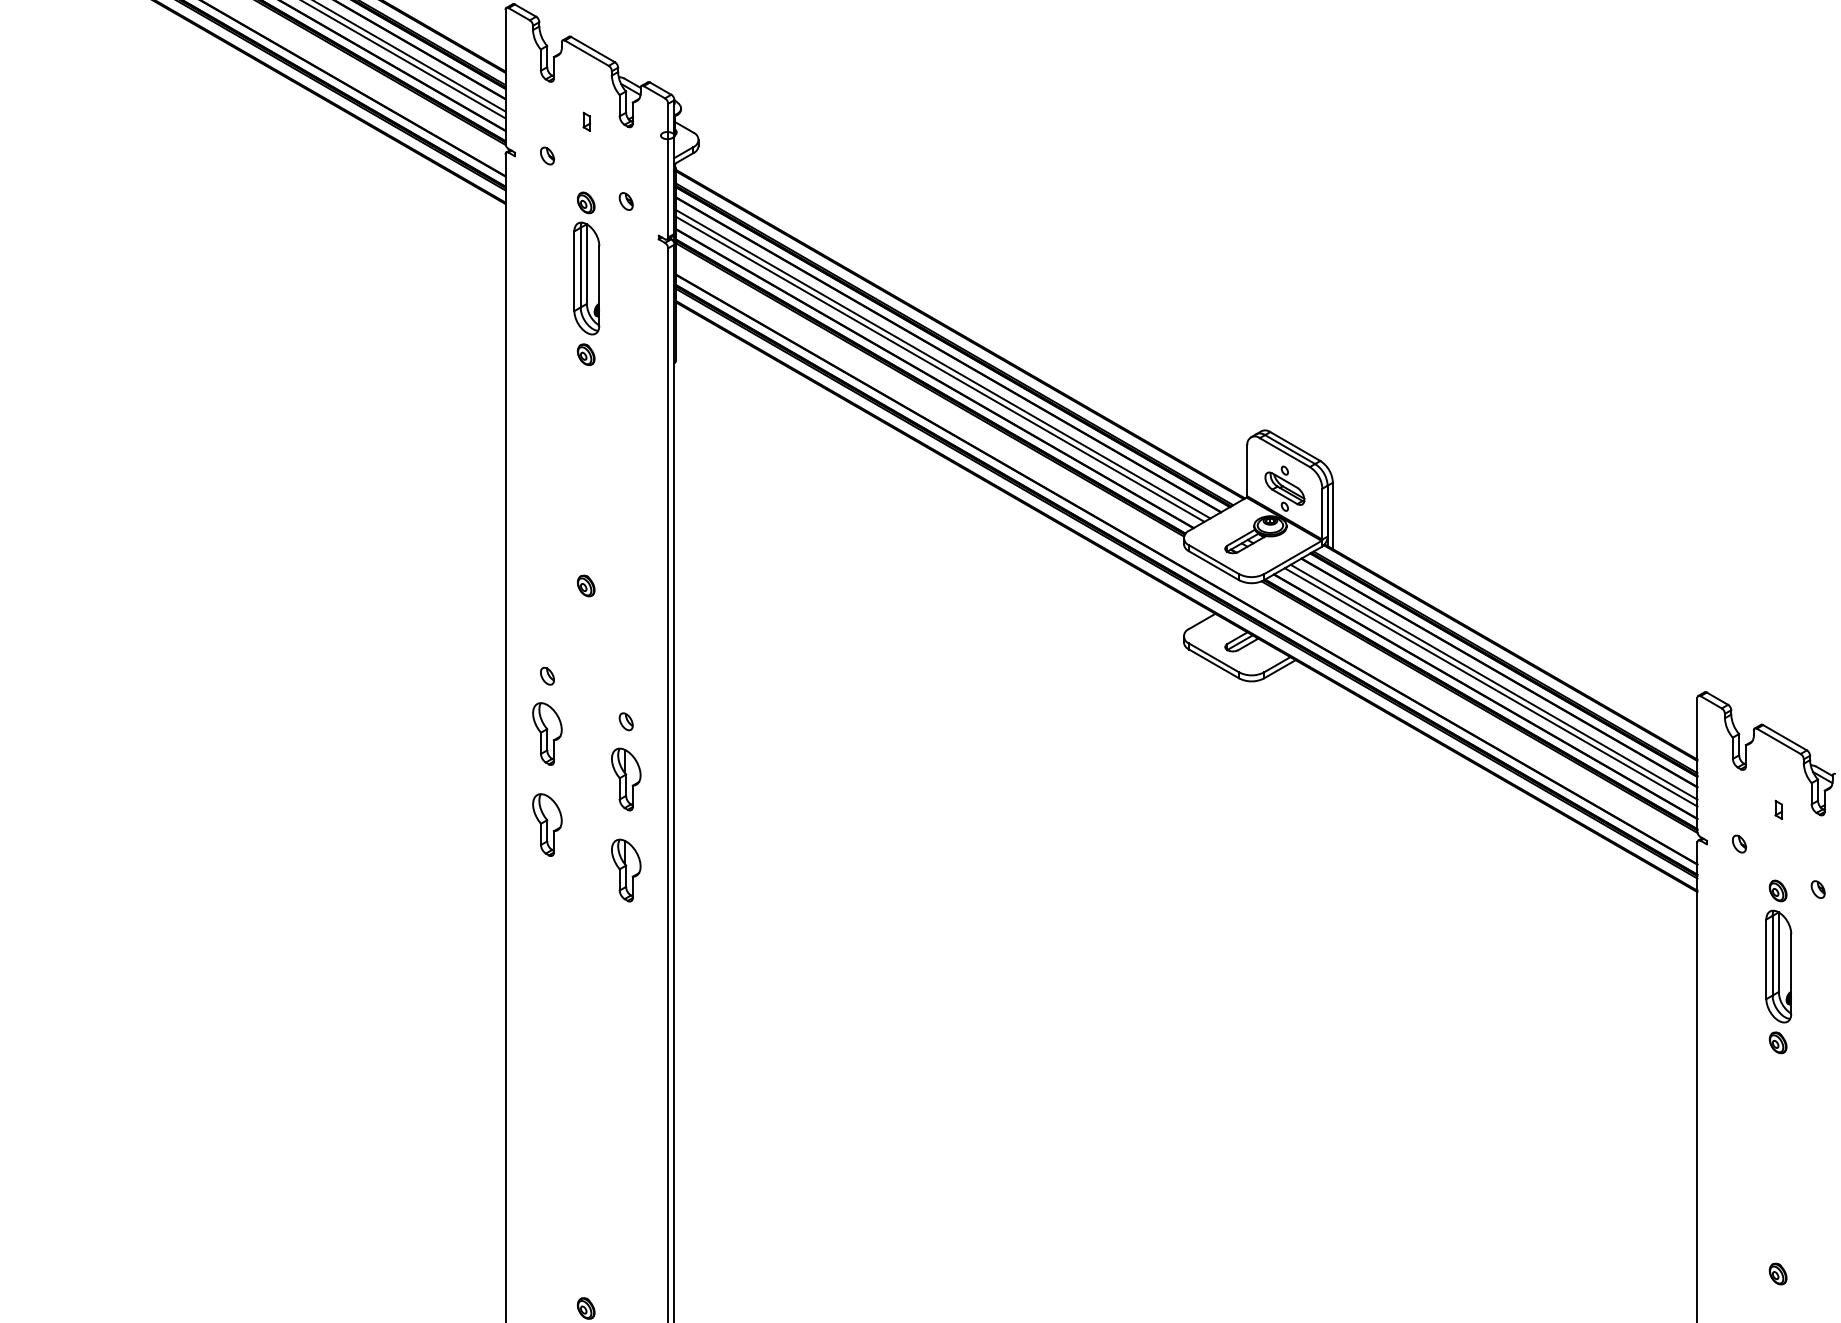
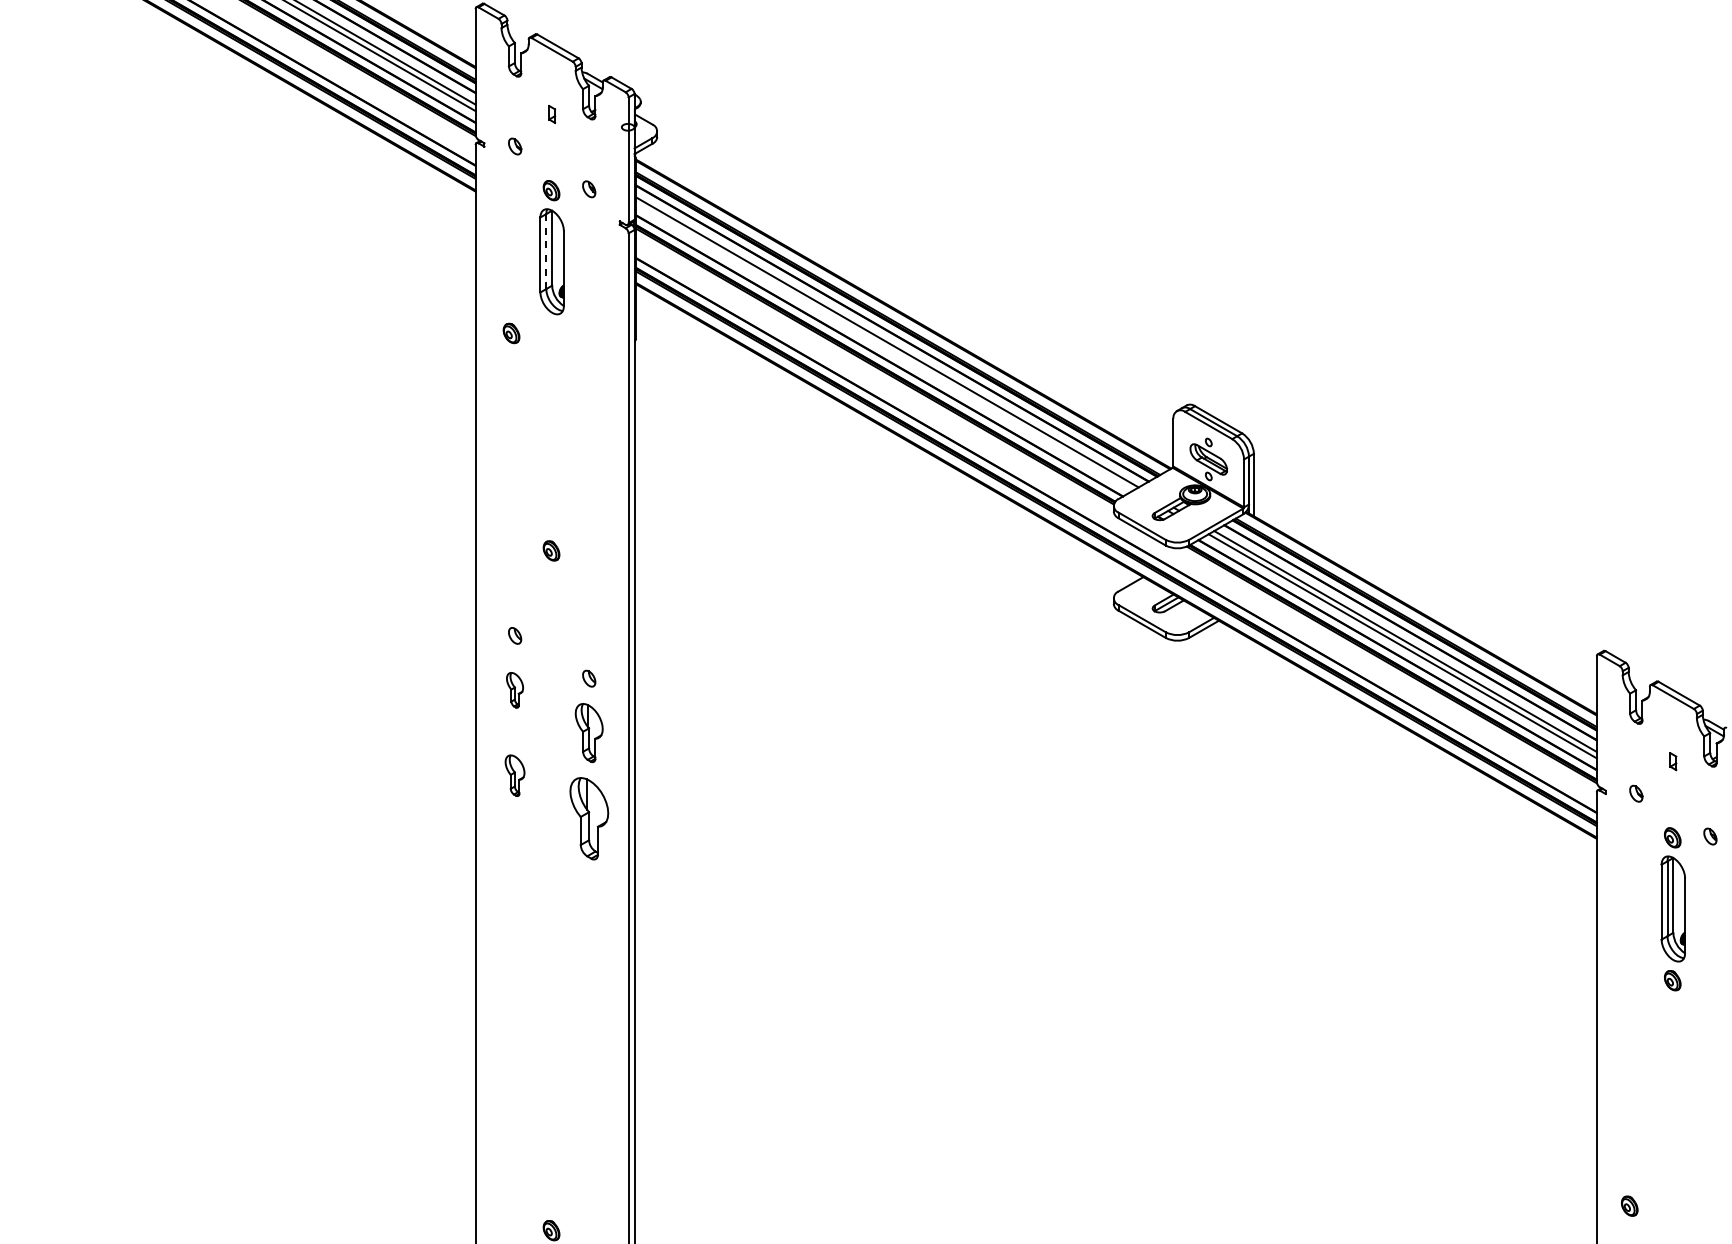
line: (580, 268) -> (546, 252), solid -> dashed
part: (586, 354) -> (511, 333), moved
line: (940, 368) -> (884, 346), removed
part: (546, 734) -> (514, 690), size x0.6
part: (546, 824) -> (514, 775), size x0.7
part: (625, 870) -> (588, 818), size x1.4
part: (1777, 1273) -> (1629, 1205), moved

